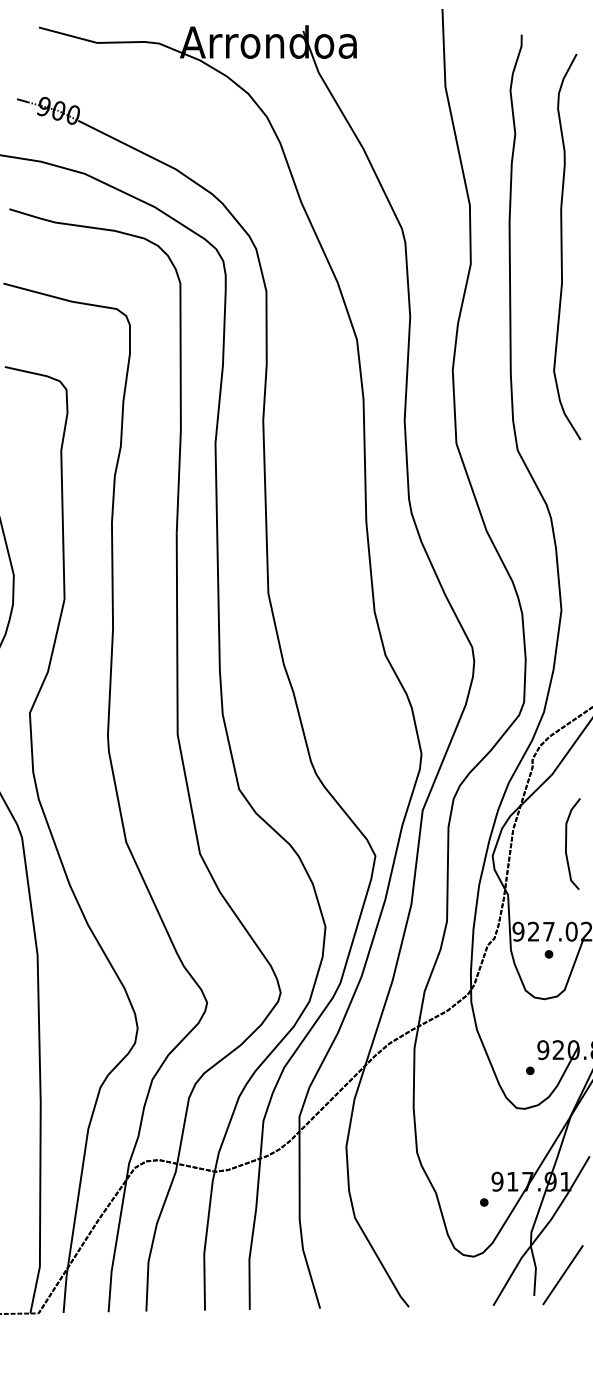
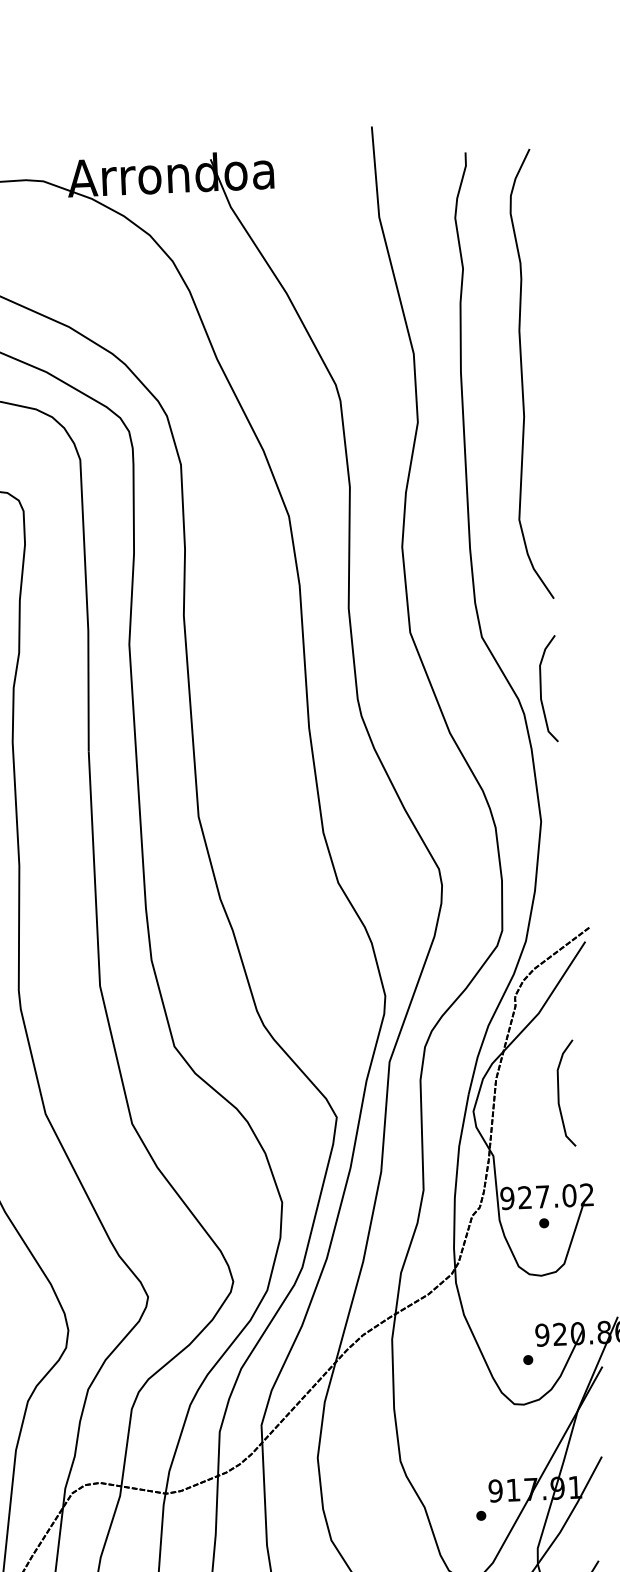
curve: (562, 247) -> (522, 375), moved
curve: (566, 496) -> (541, 688), added

